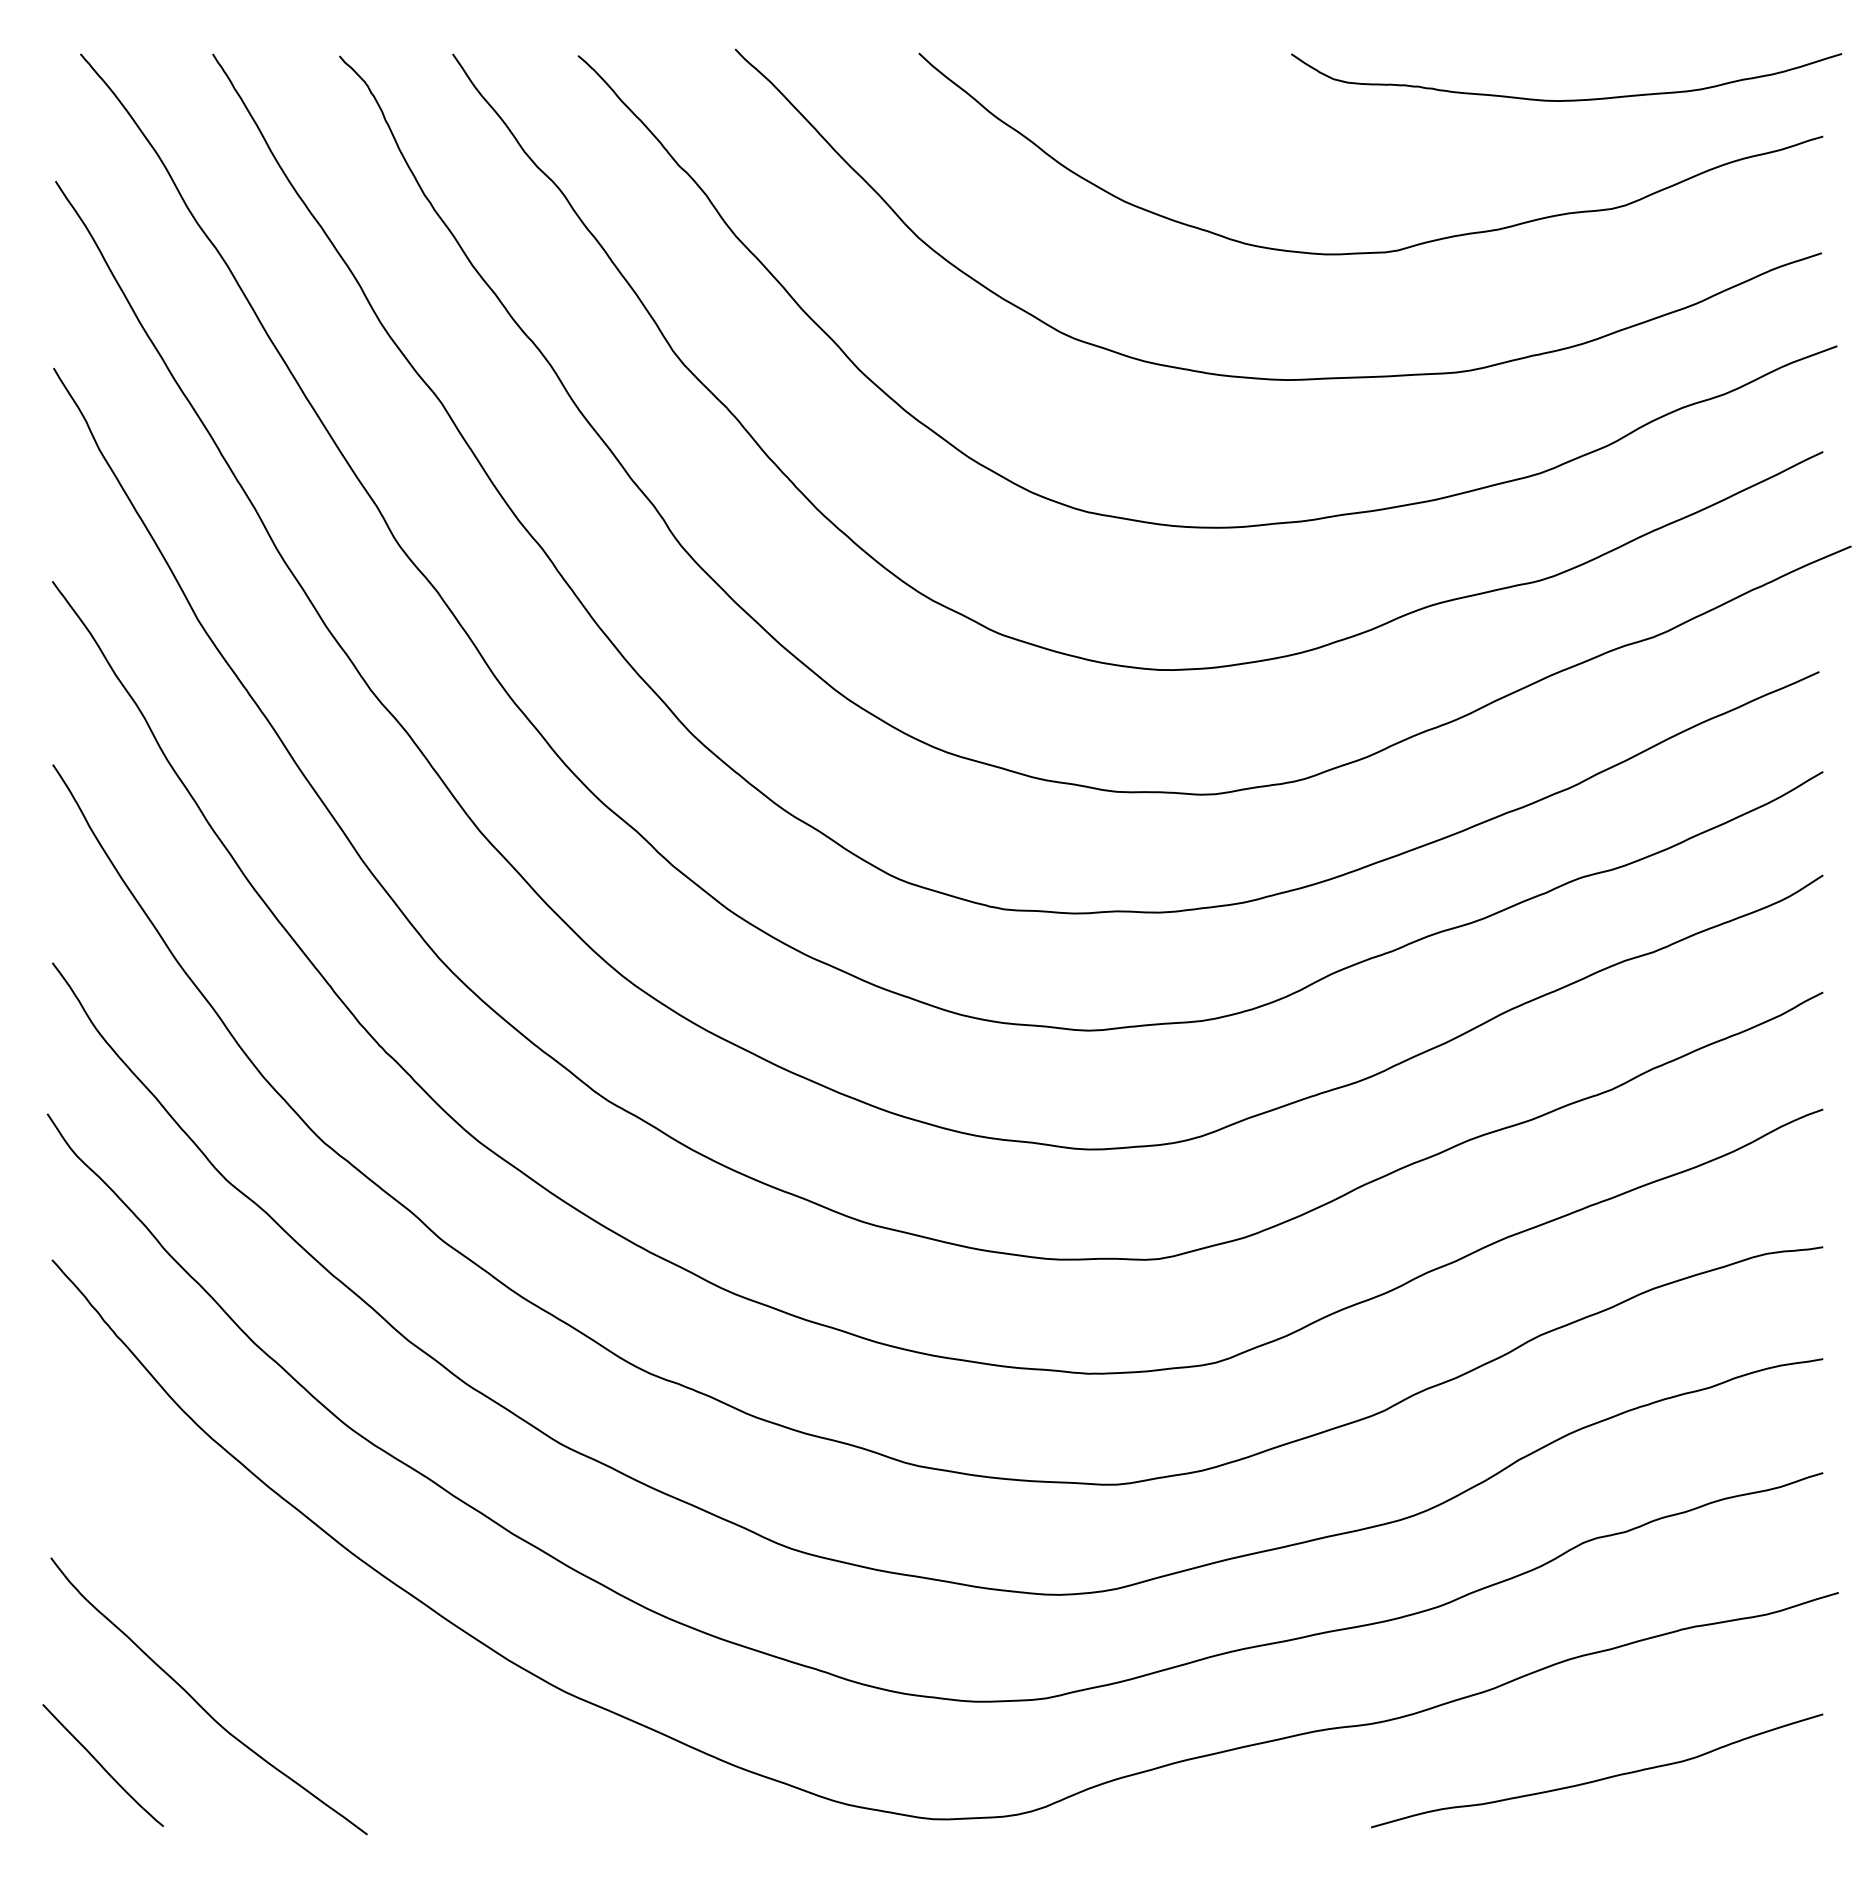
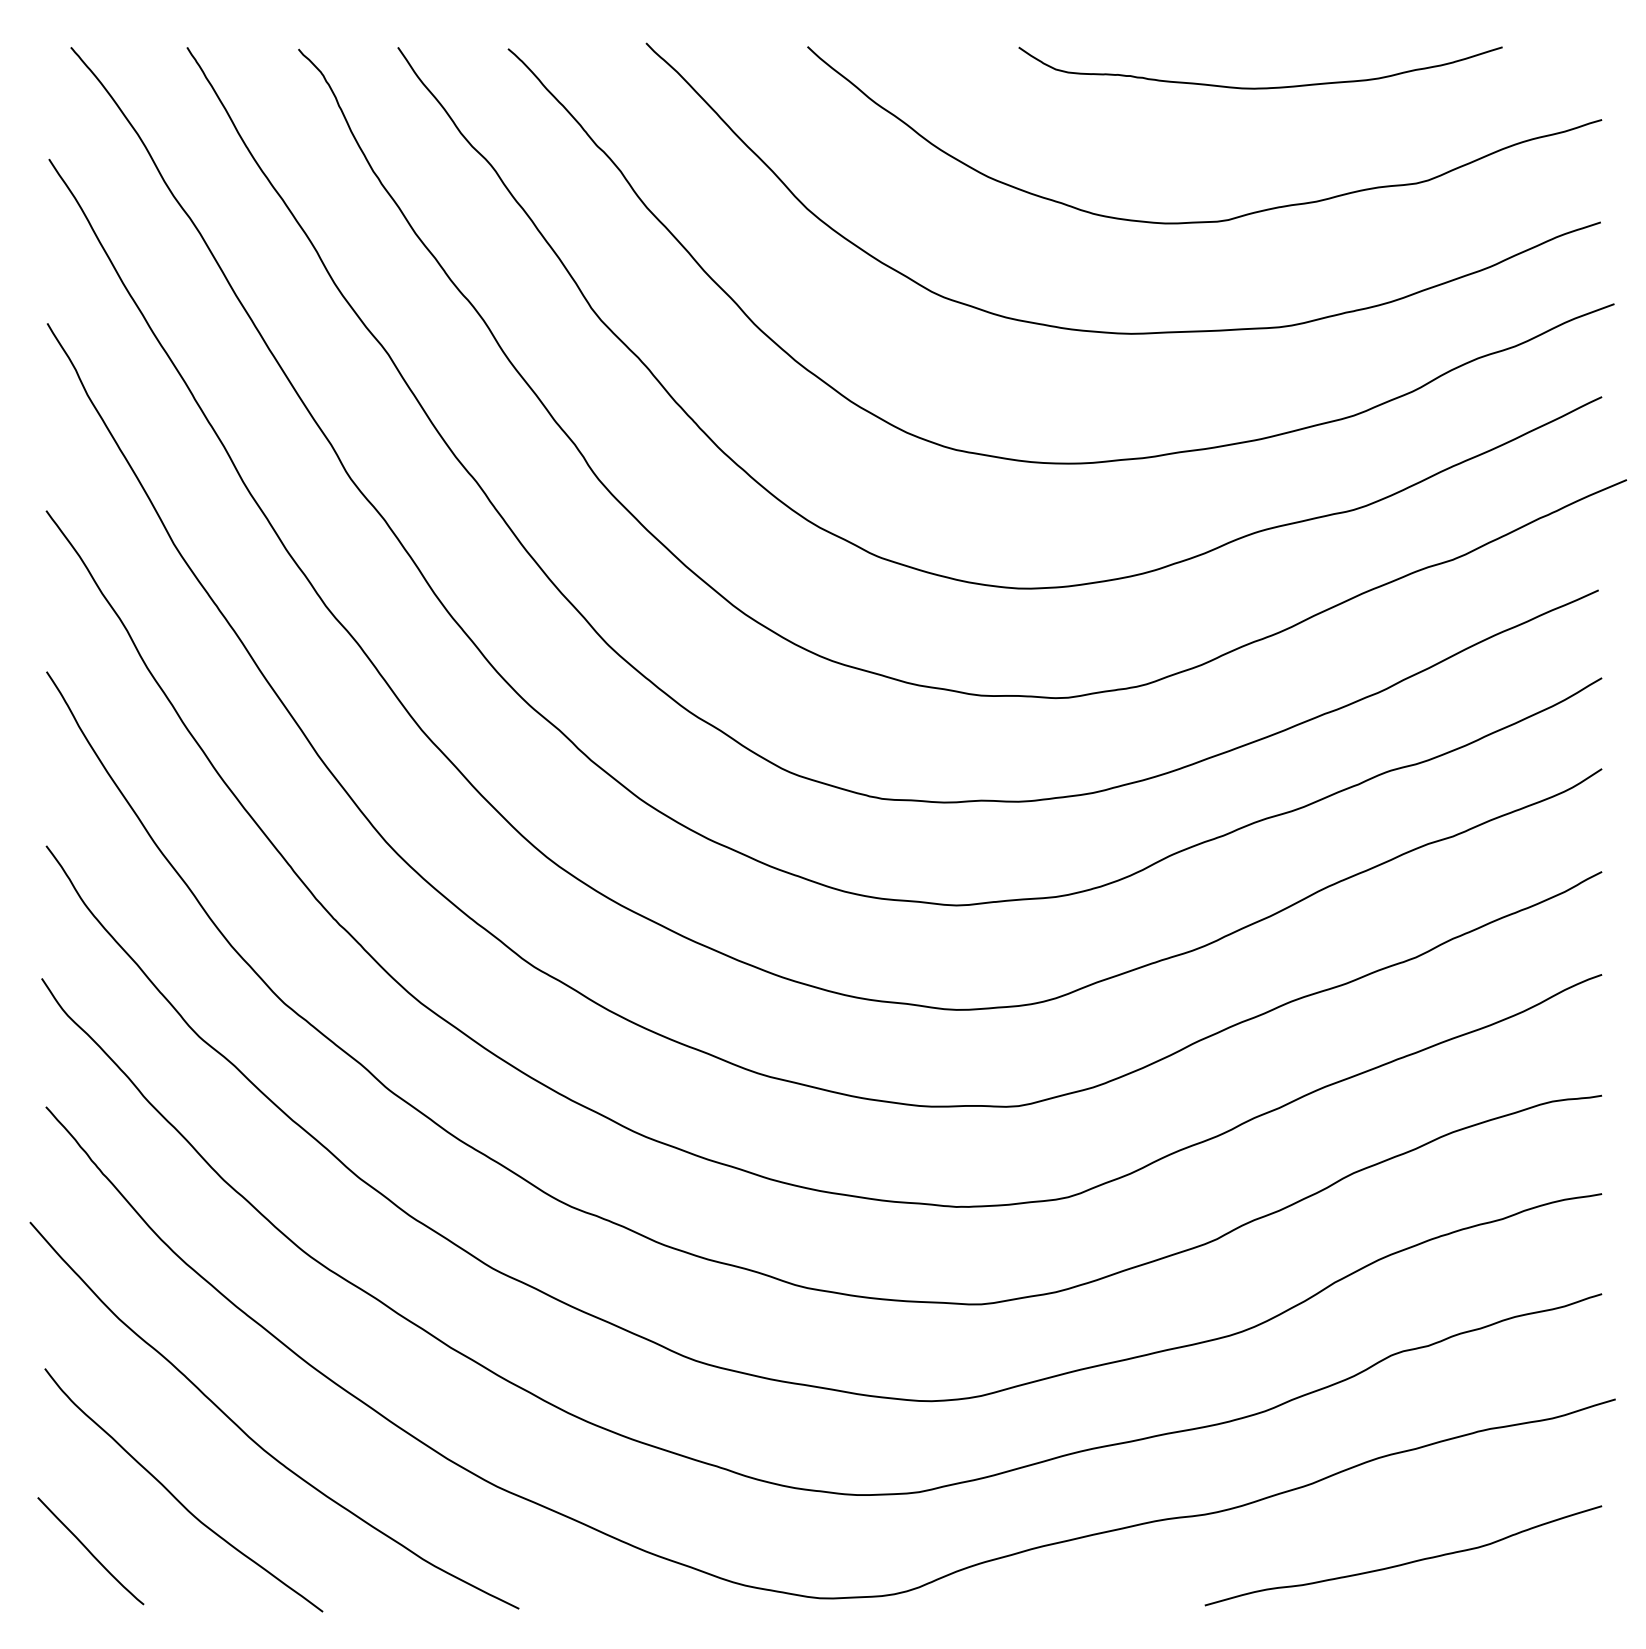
curve: (1566, 99) -> (1260, 87), moved
curve: (289, 1639) -> (254, 1440), added

